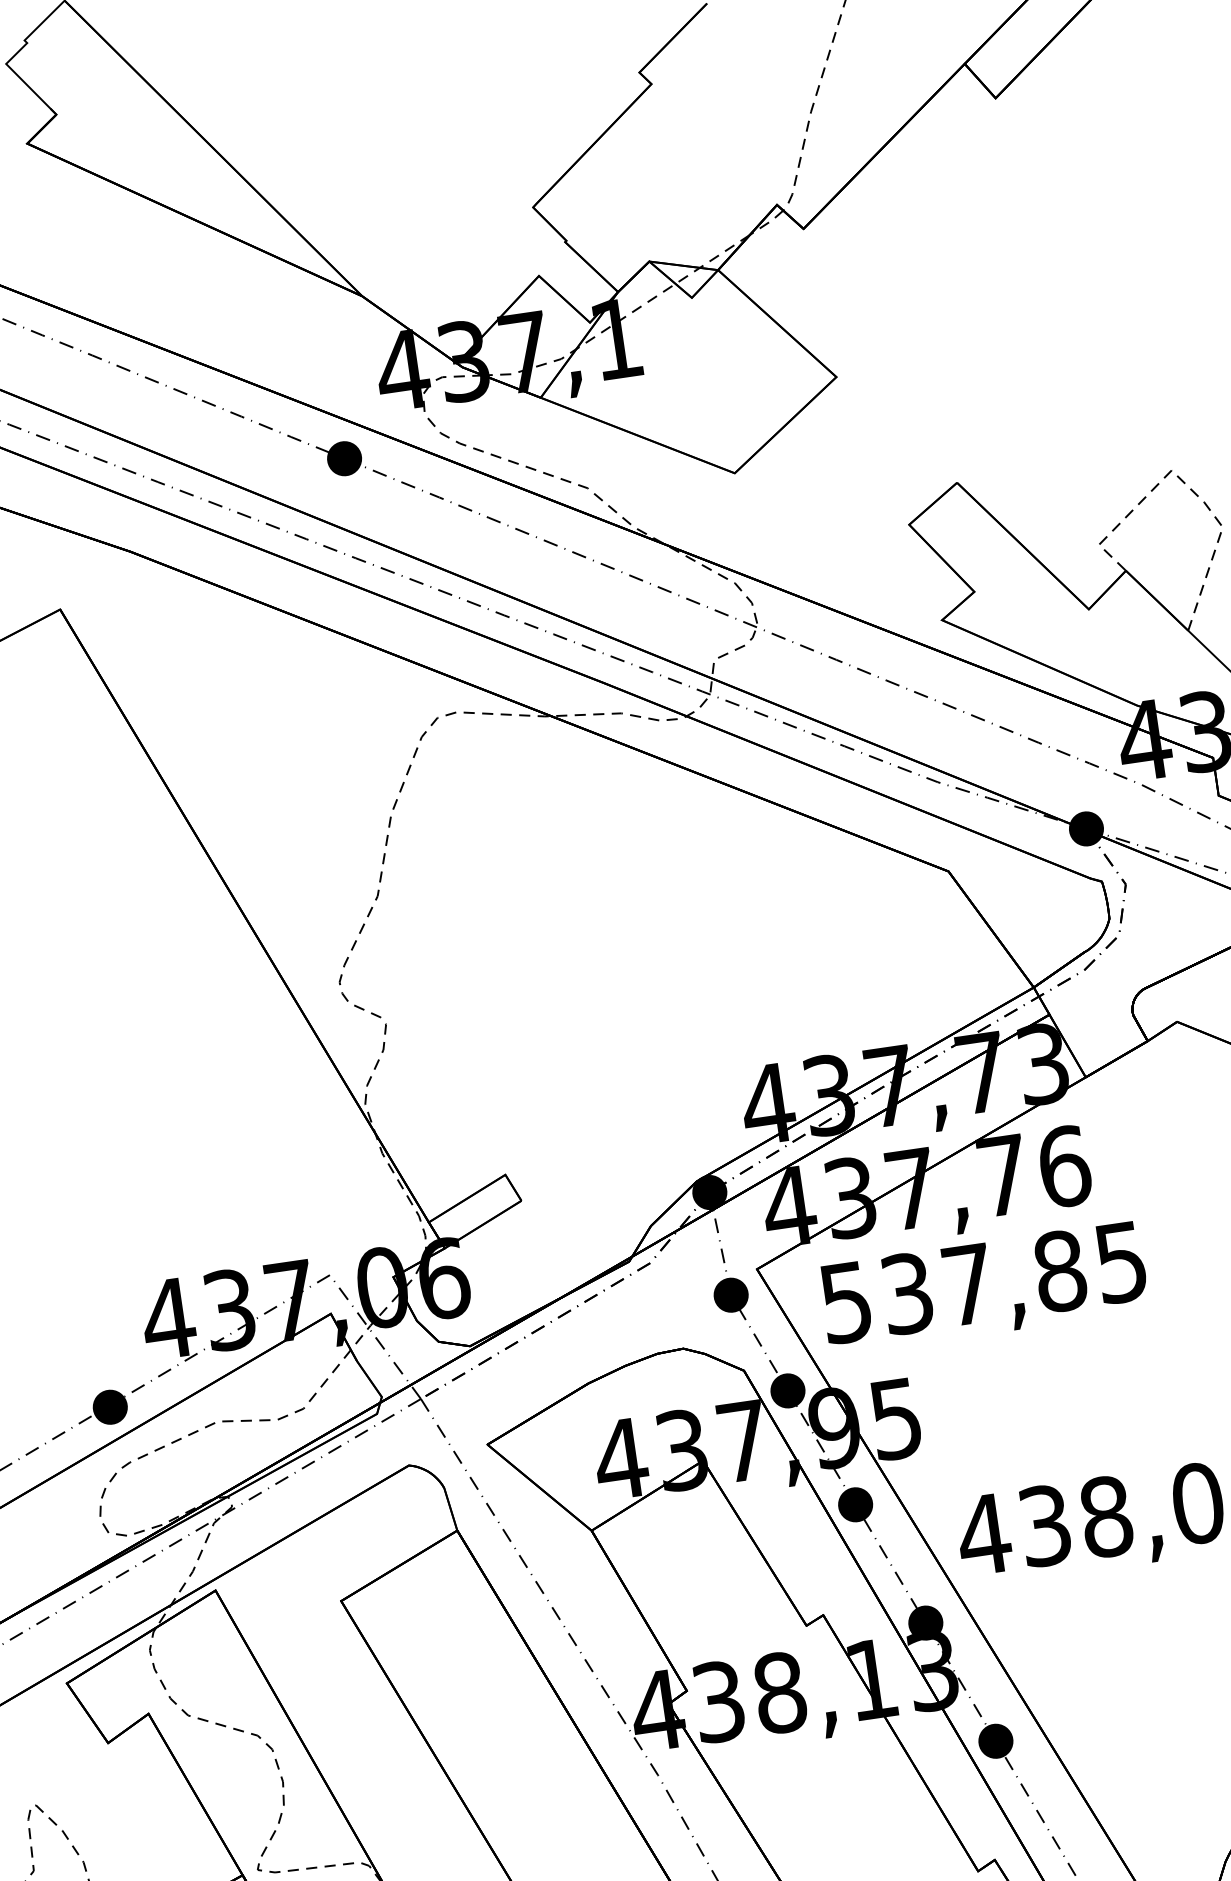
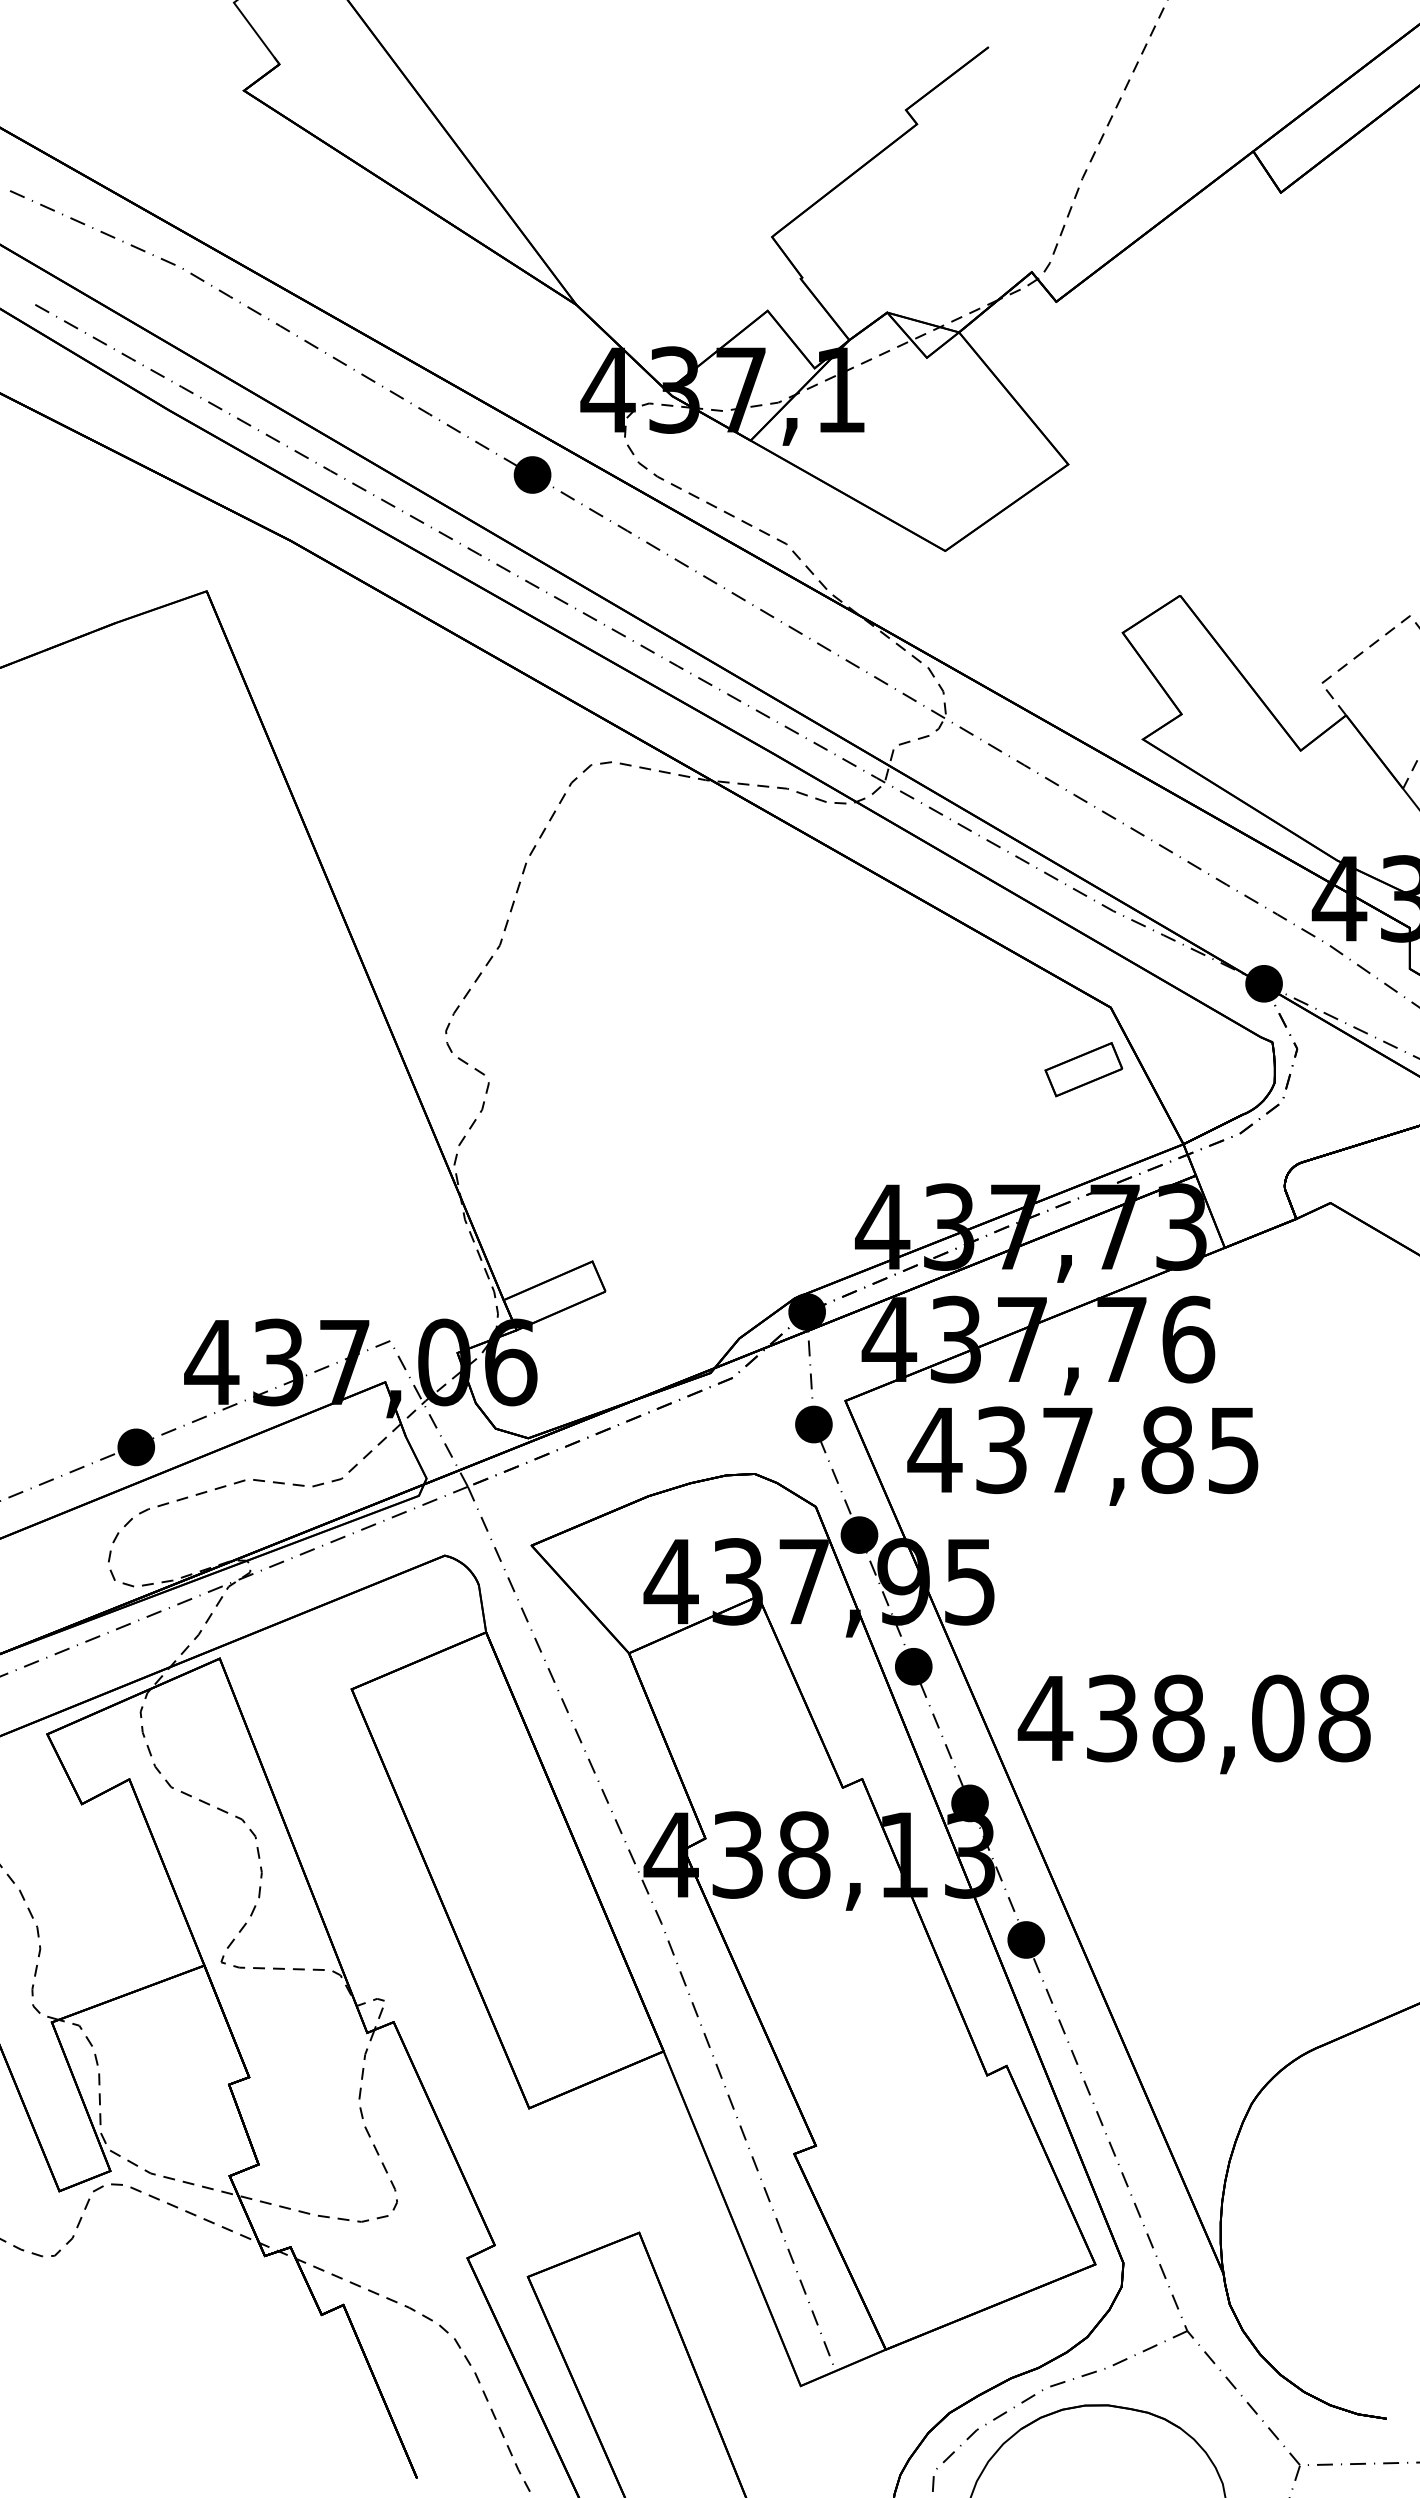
part: (931, 932) -> (1083, 1069), added
text: (845, 1302) -> (934, 1450), 537,85 -> 437,85

